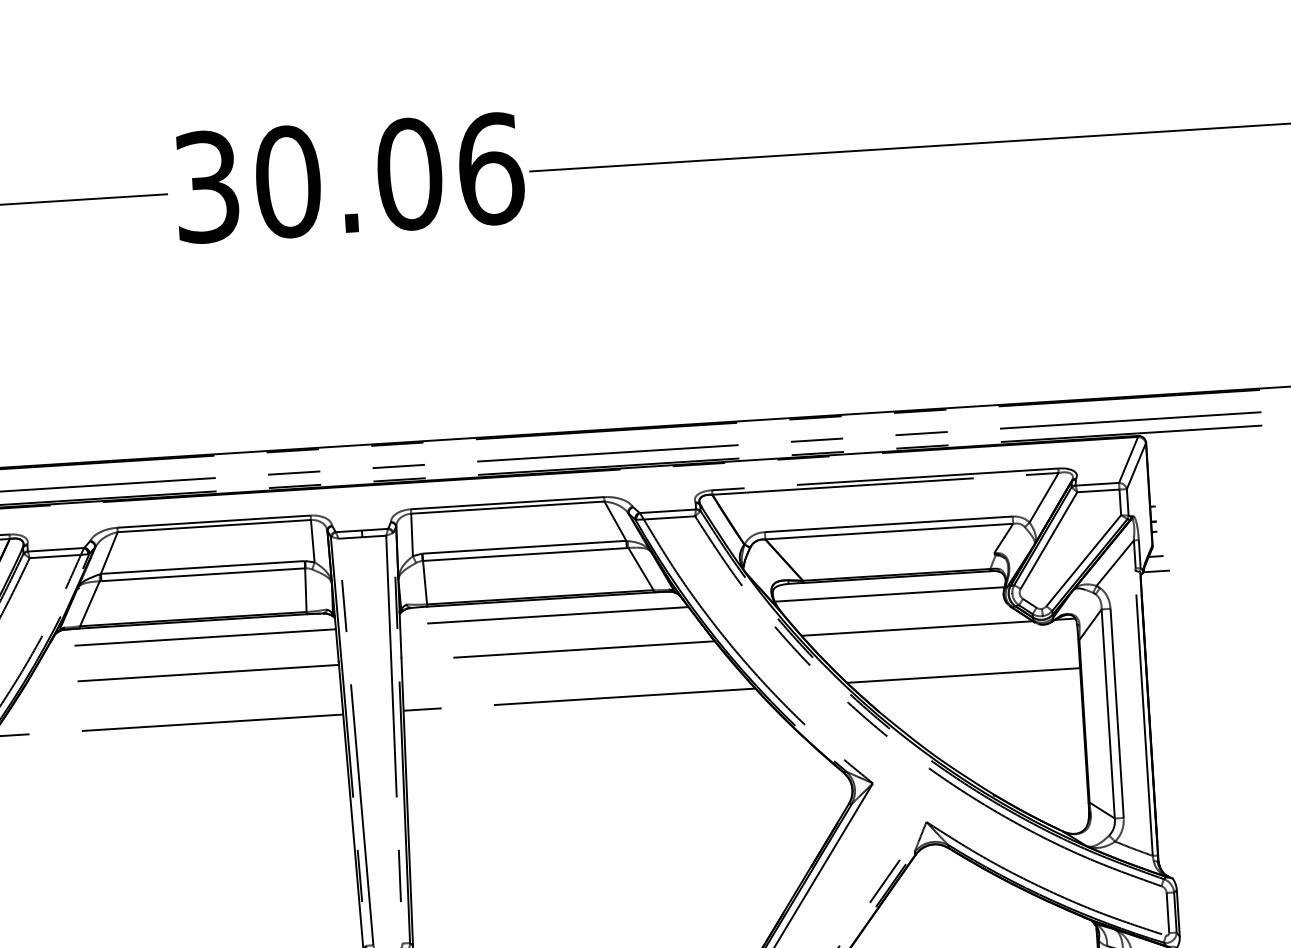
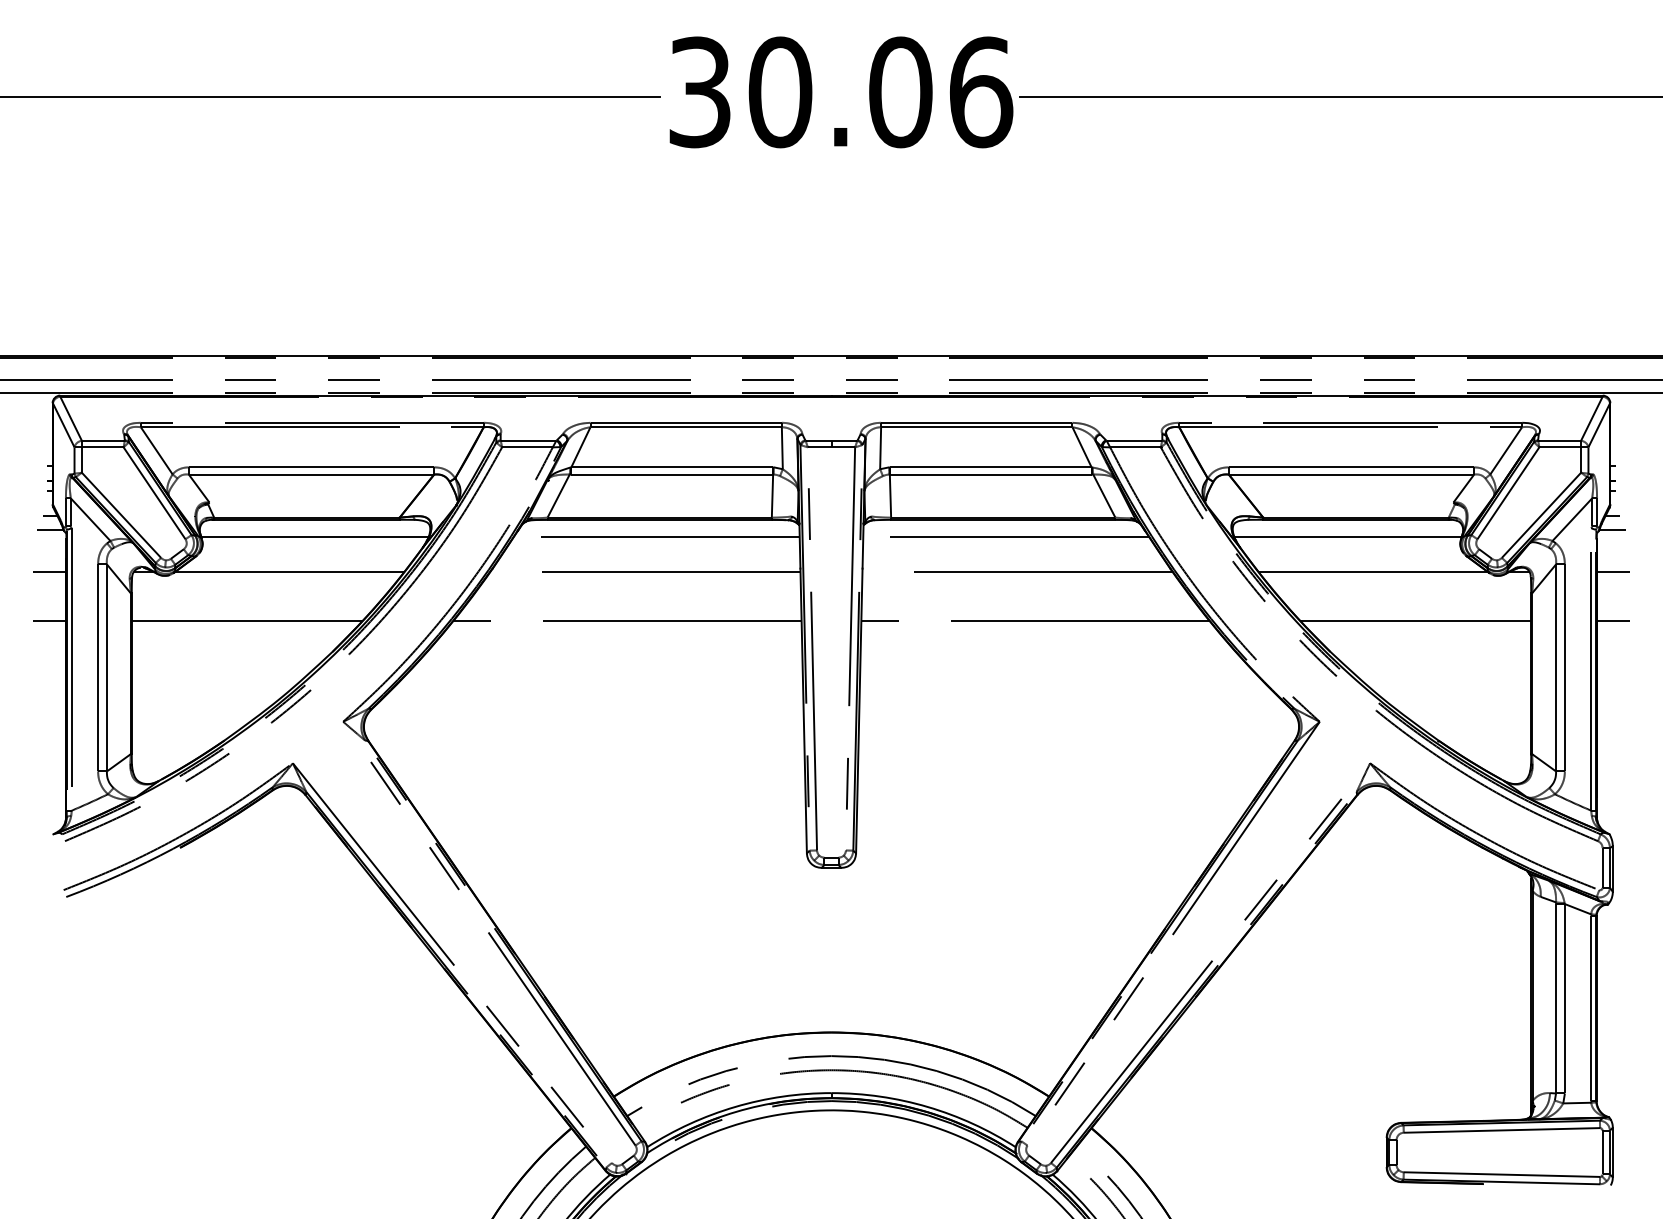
line: (1159, 612) -> (1612, 571), added
line: (1162, 663) -> (1612, 621), added

